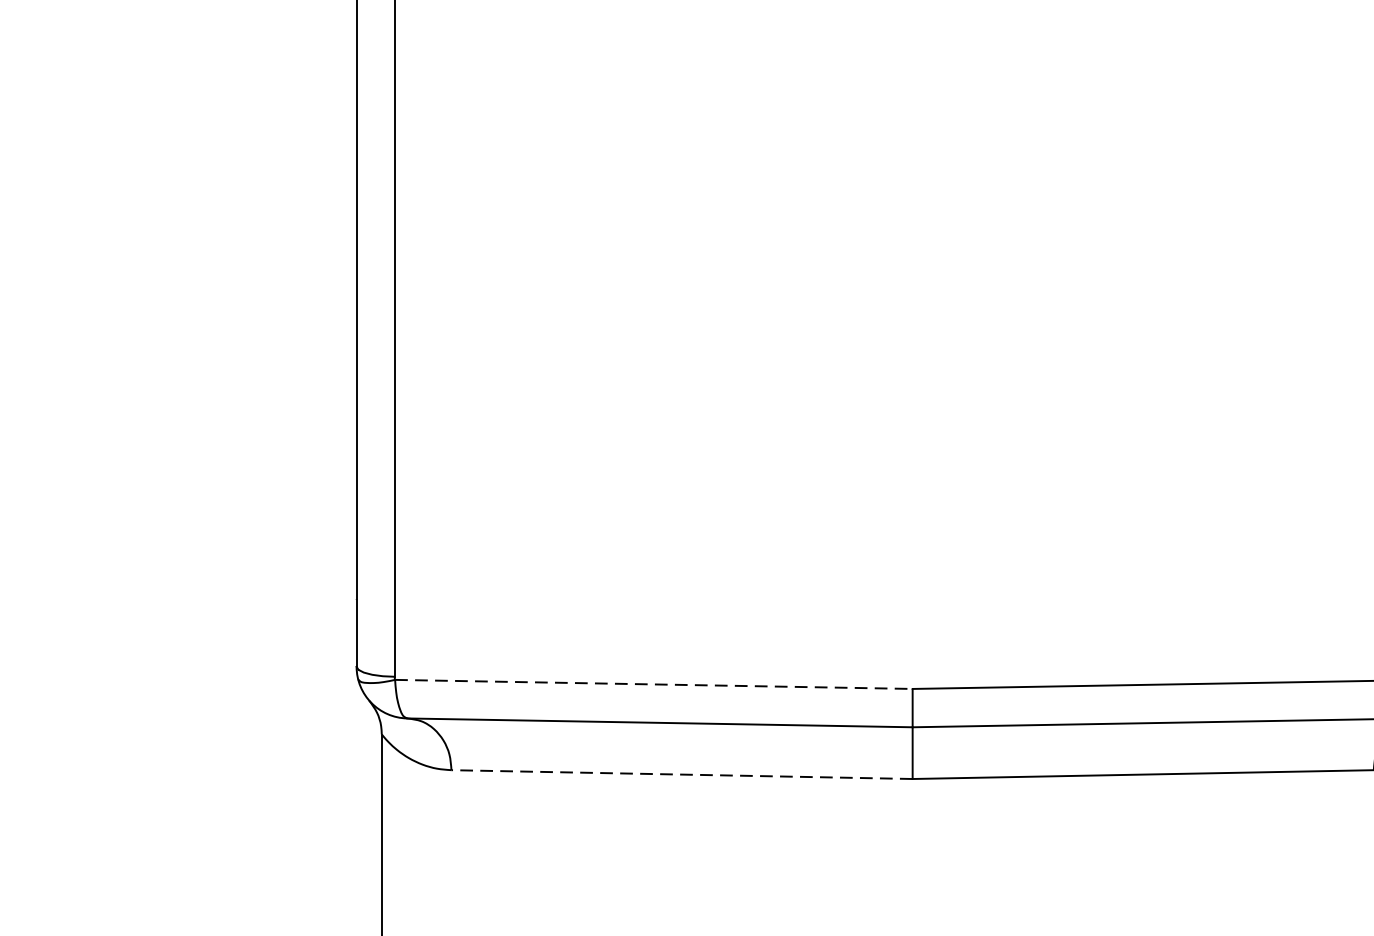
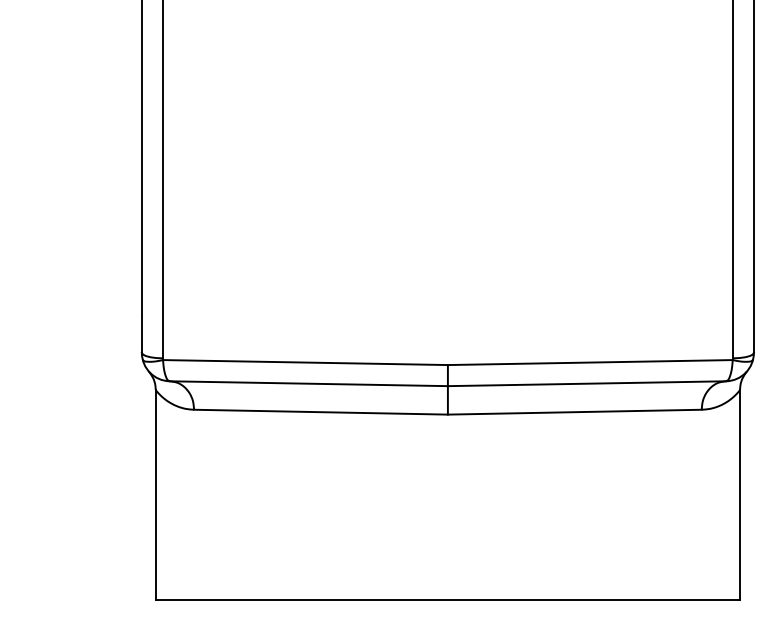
line: (653, 684) -> (305, 362), dashed -> solid
line: (682, 775) -> (321, 412), dashed -> solid

